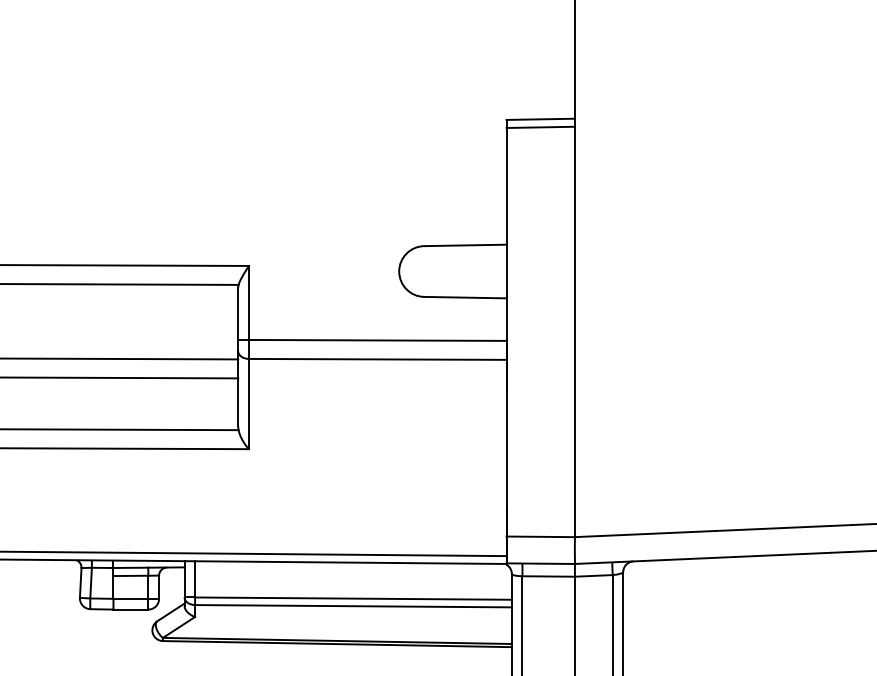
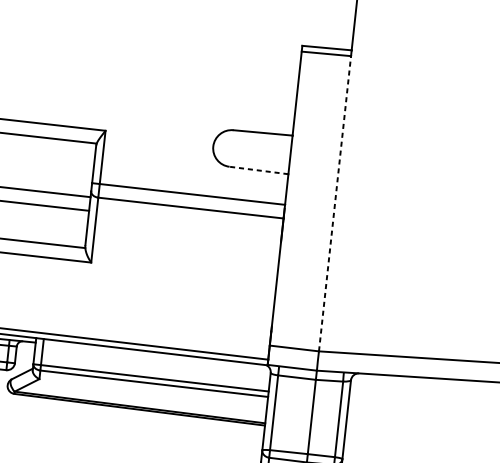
line: (465, 297) -> (258, 170), solid -> dashed
line: (574, 332) -> (334, 204), solid -> dashed

